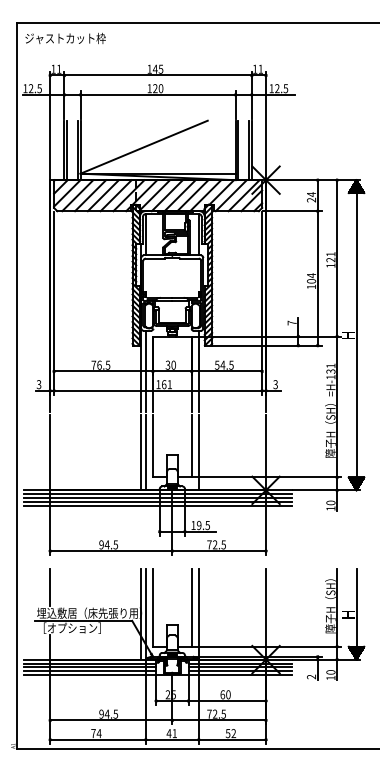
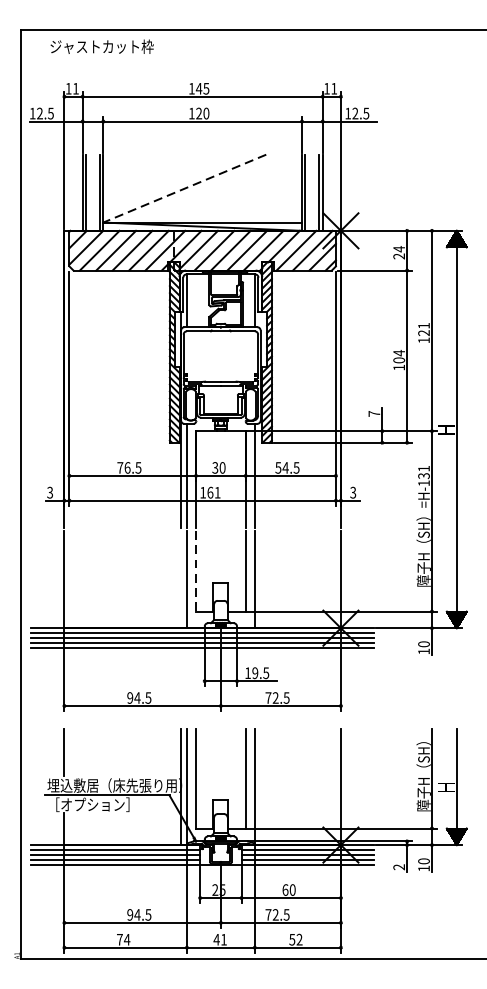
text: (65, 37) -> (101, 45), moved
line: (144, 147) -> (185, 188), solid -> dashed
line: (152, 446) -> (195, 572), solid -> dashed
line: (141, 452) -> (181, 579), removed

